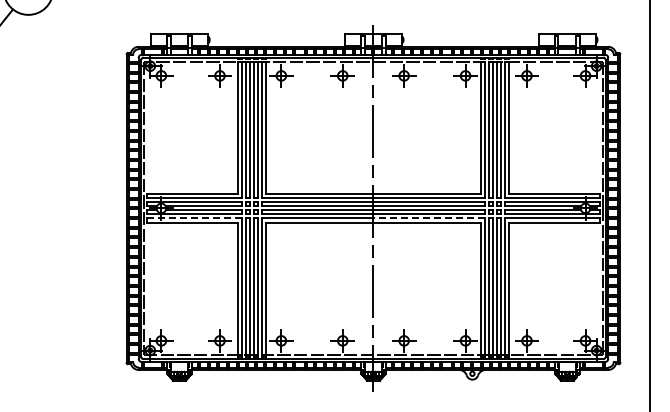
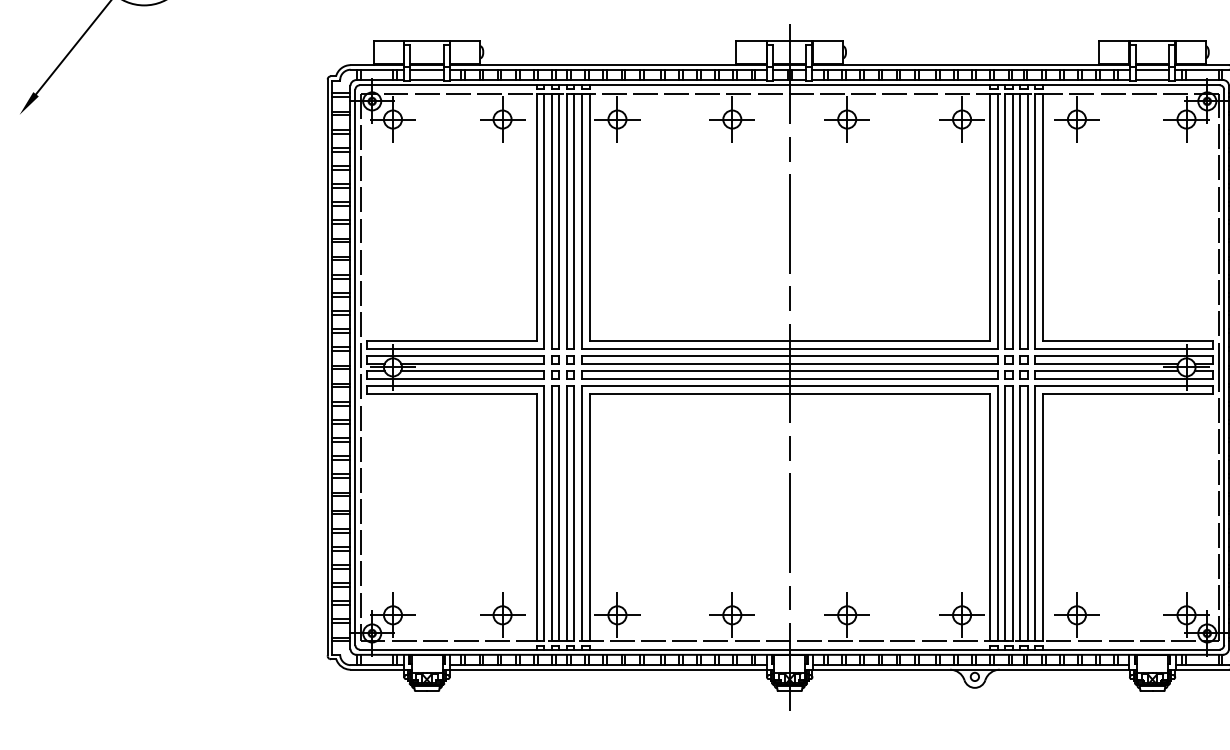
line: (195, 218) -> (456, 386), dashed -> solid
line: (429, 218) -> (894, 386), dashed -> solid

